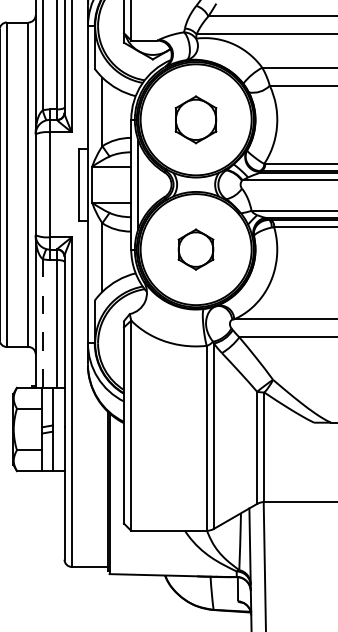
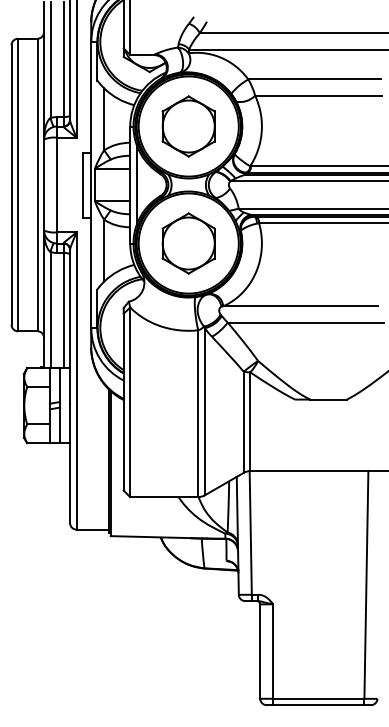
part: (195, 119) -> (188, 126), size x1.43
part: (195, 249) -> (188, 243), size x1.67
line: (42, 323) -> (50, 310), dashed -> solid

